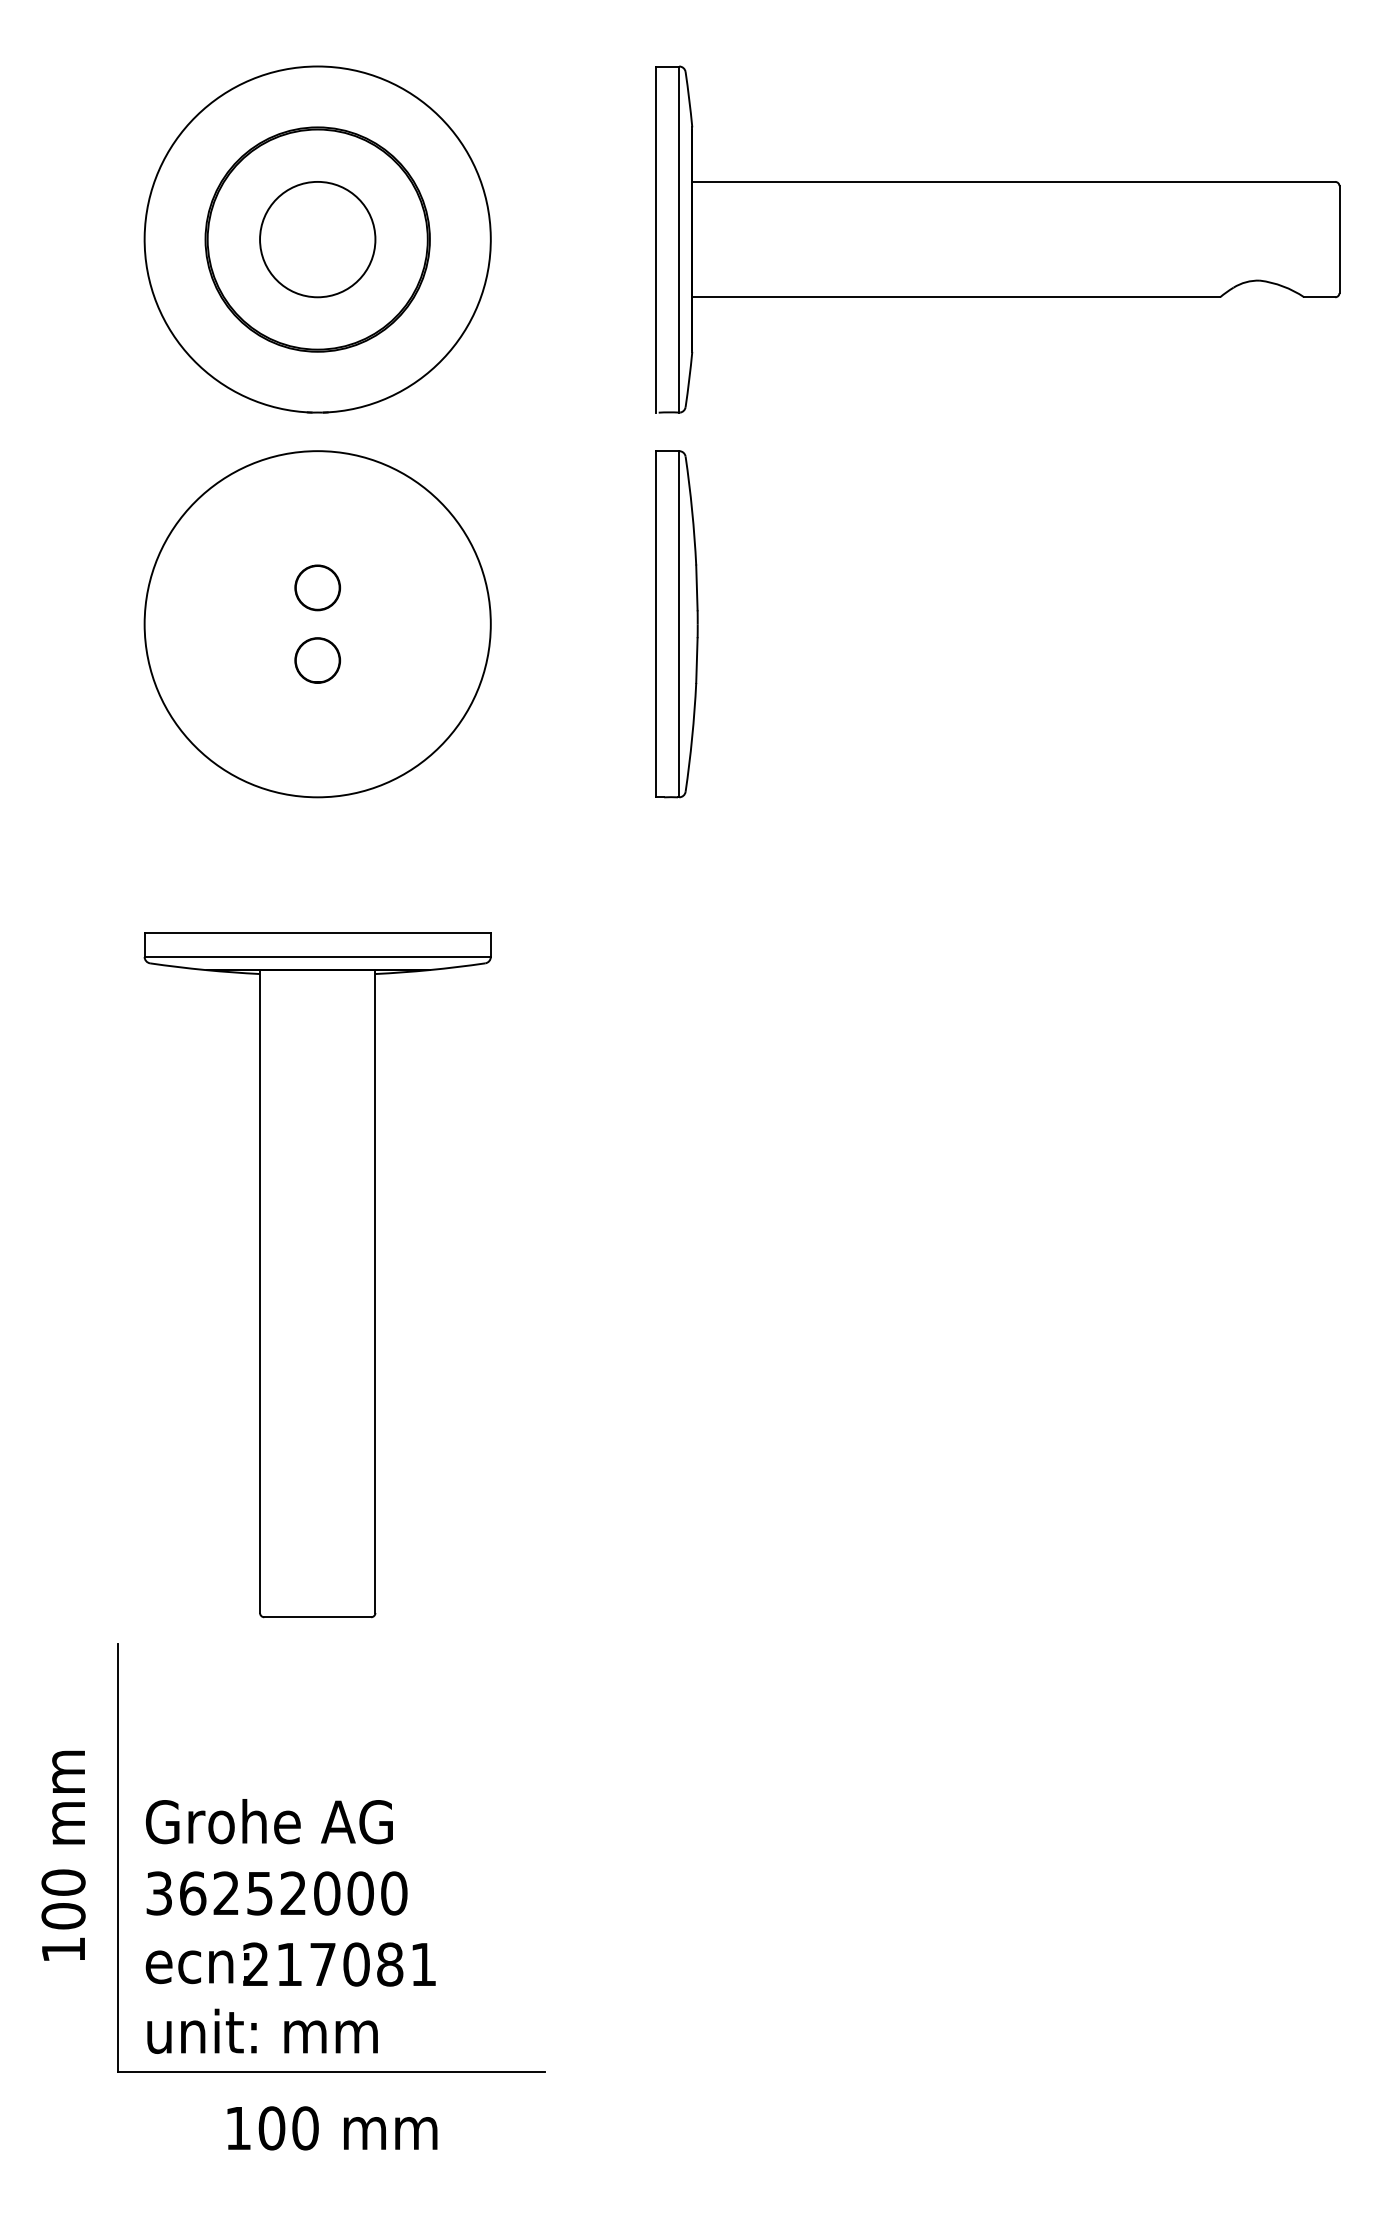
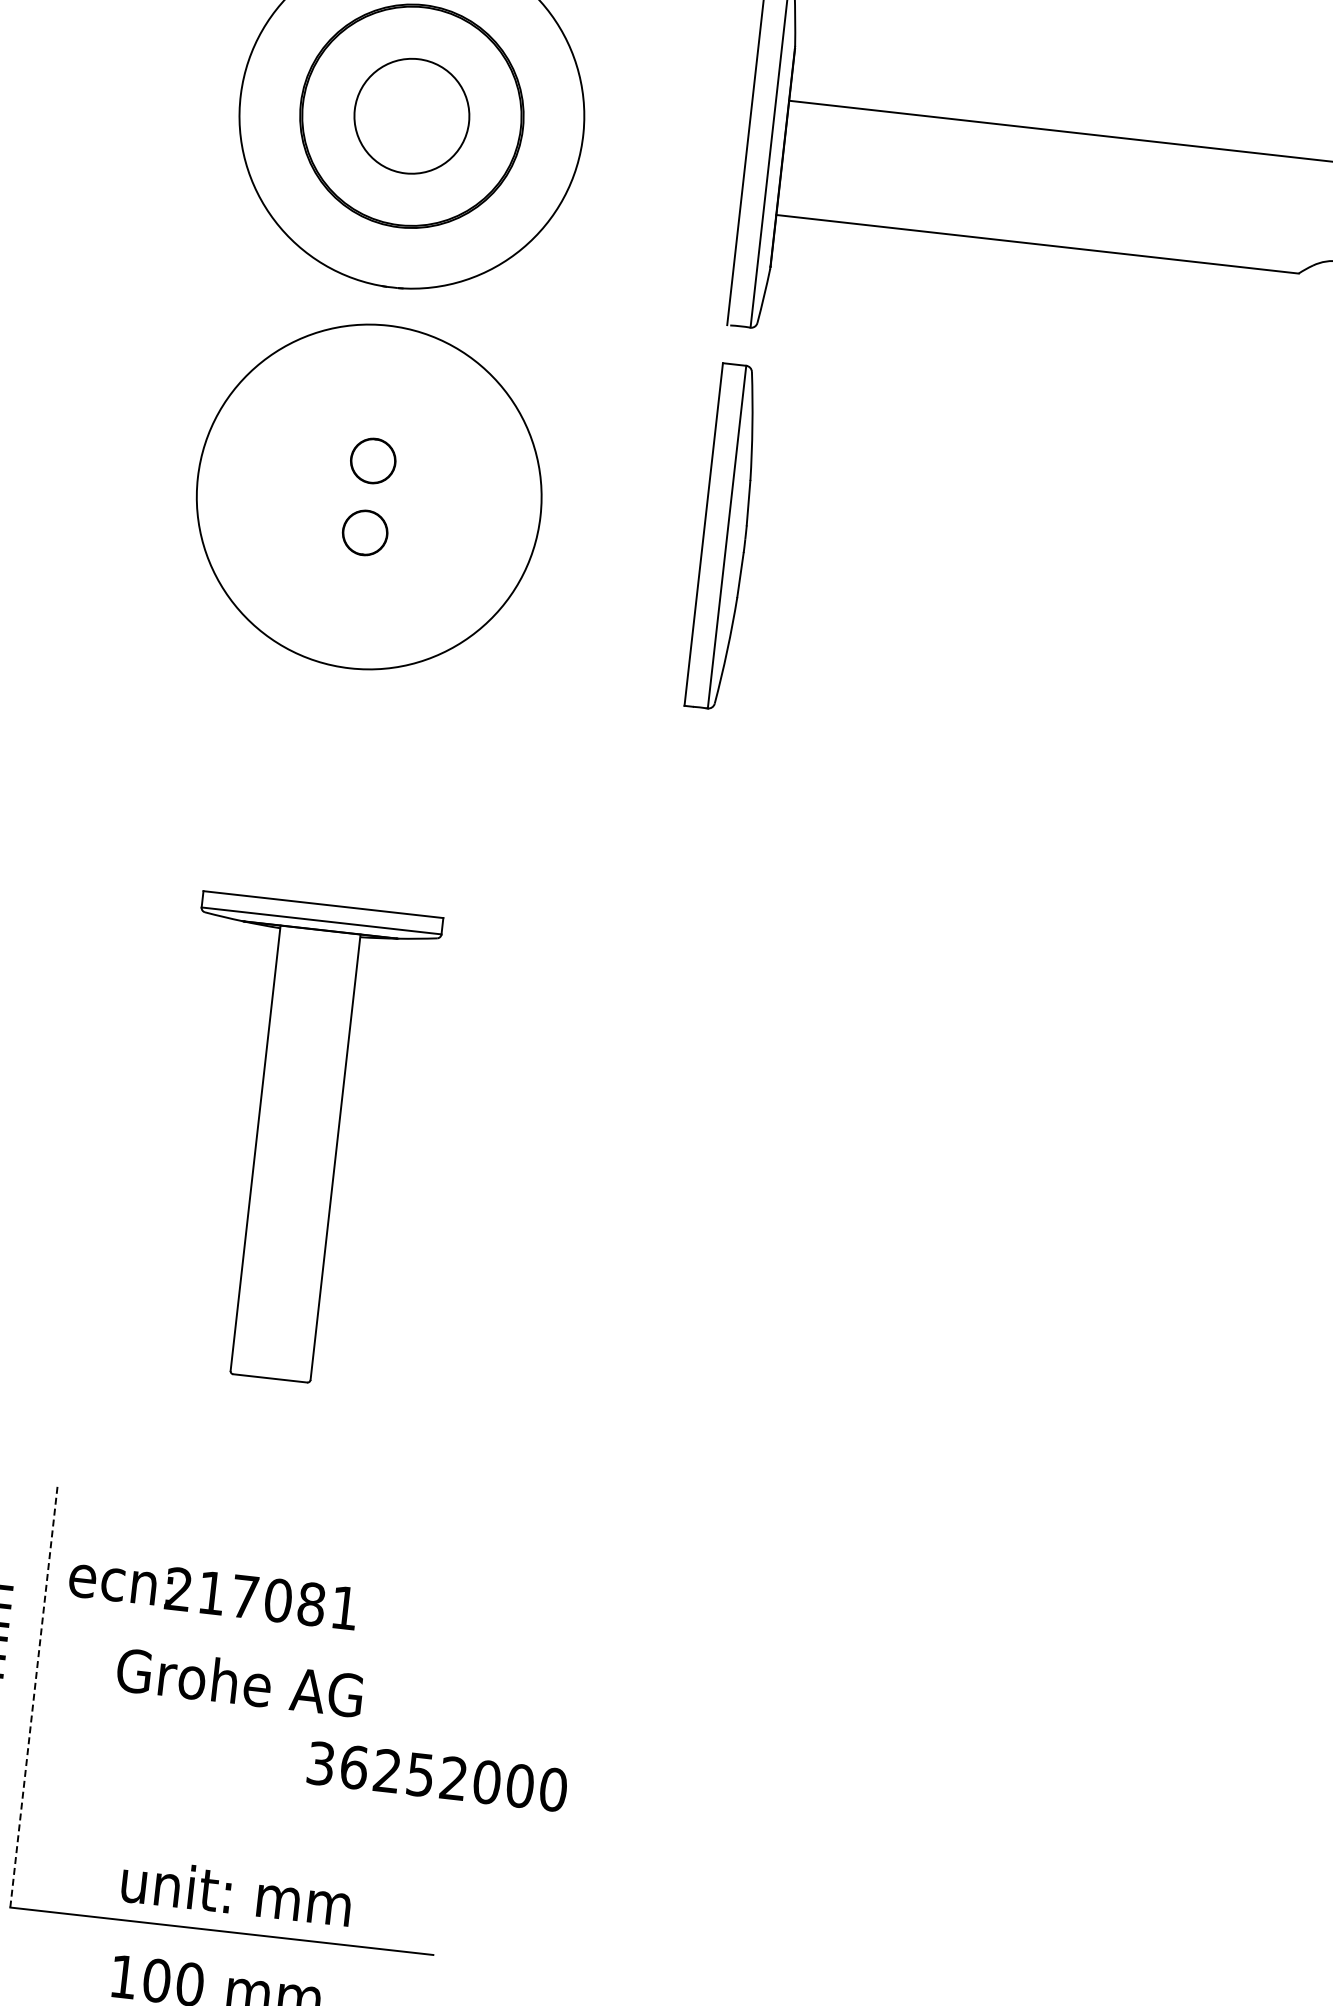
part: (317, 1275) -> (296, 1141), size x0.7
text: (269, 1821) -> (240, 1682), moved
line: (117, 1858) -> (33, 1696), solid -> dashed
text: (276, 1893) -> (436, 1776), moved
text: (290, 1964) -> (212, 1593), moved
text: (262, 2030) -> (236, 1891), moved

